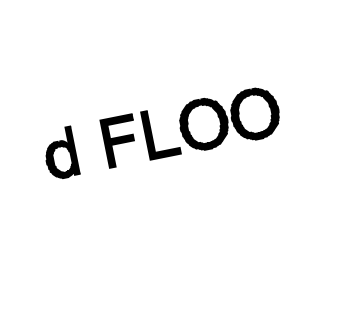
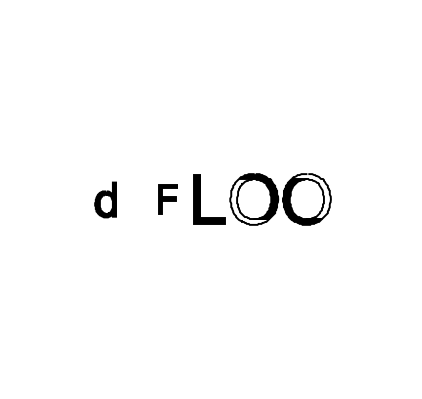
fill: (258, 110) -> (310, 196), removed
fill: (199, 127) -> (249, 201), removed
part: (120, 141) -> (167, 199), size x0.6
part: (59, 153) -> (105, 199), size x0.7

